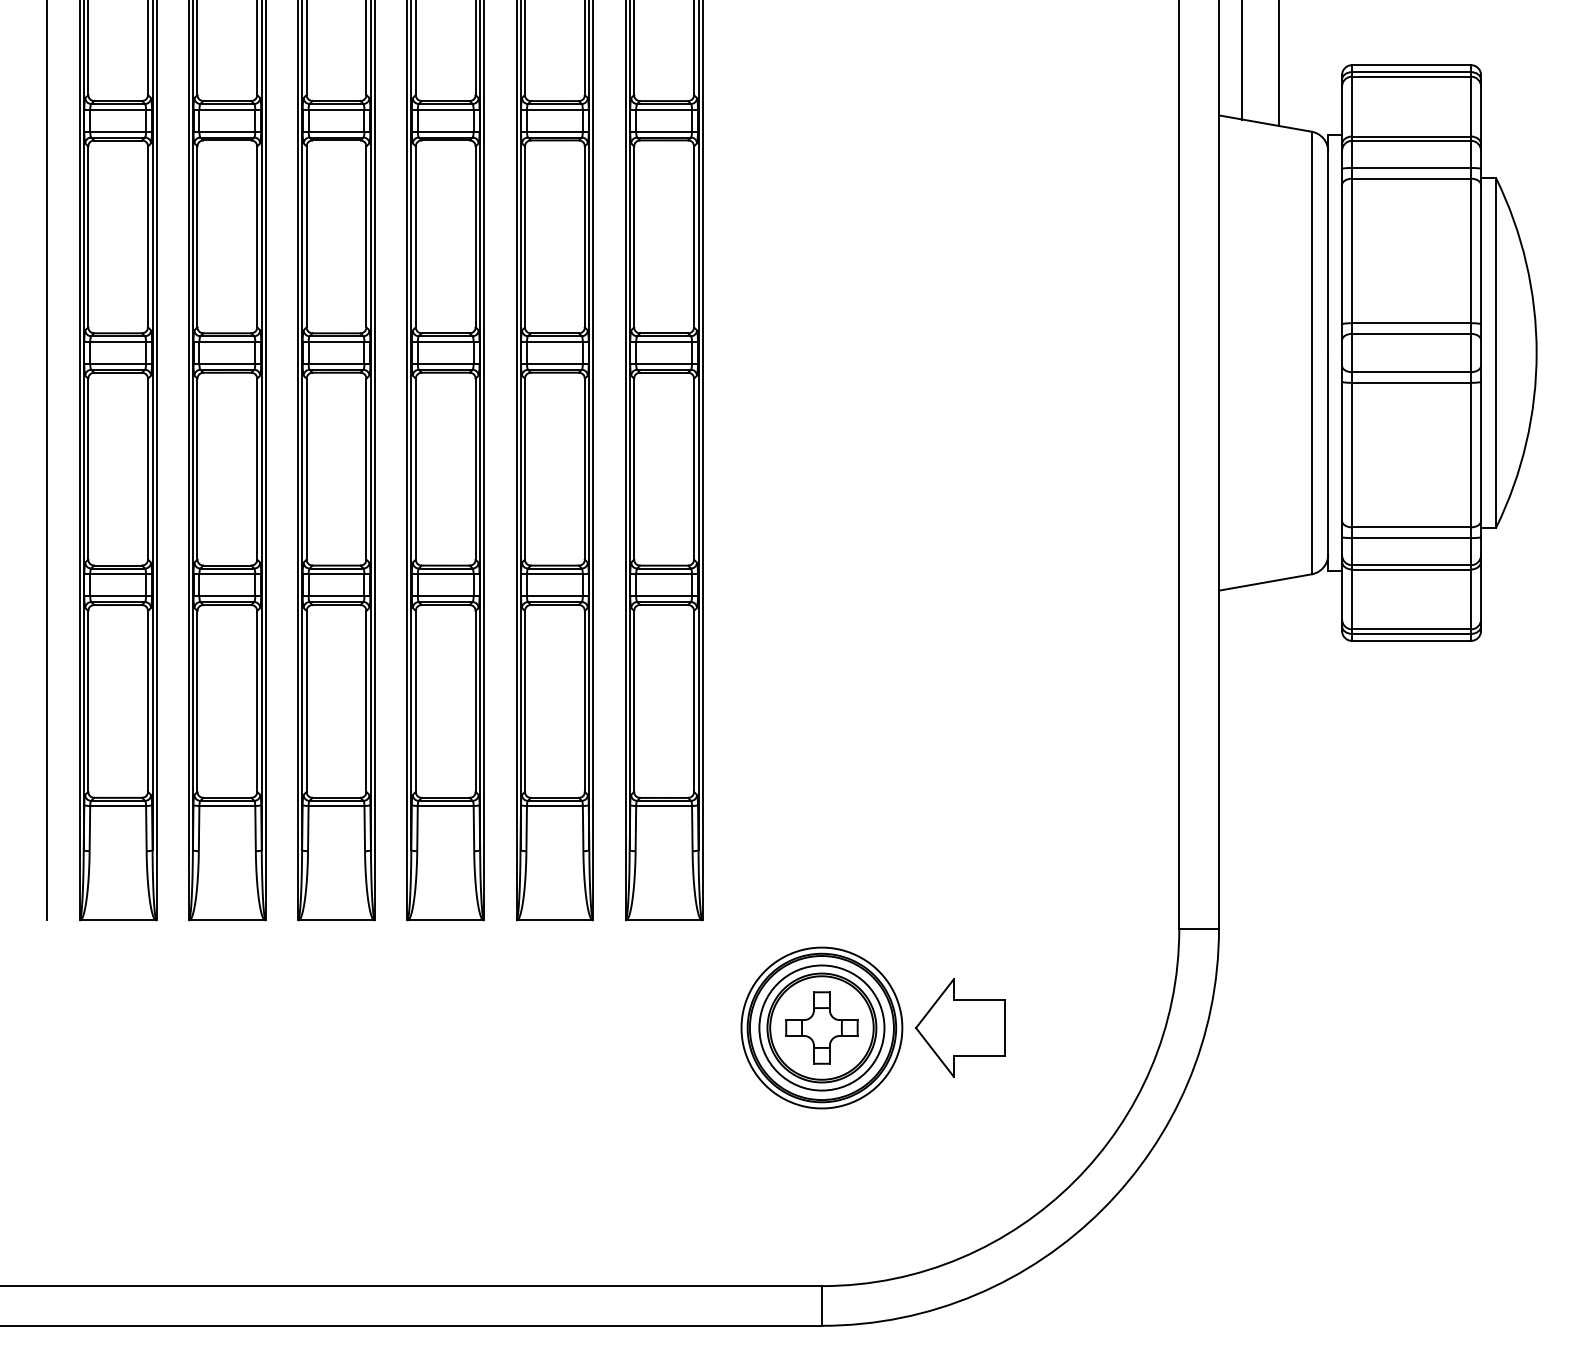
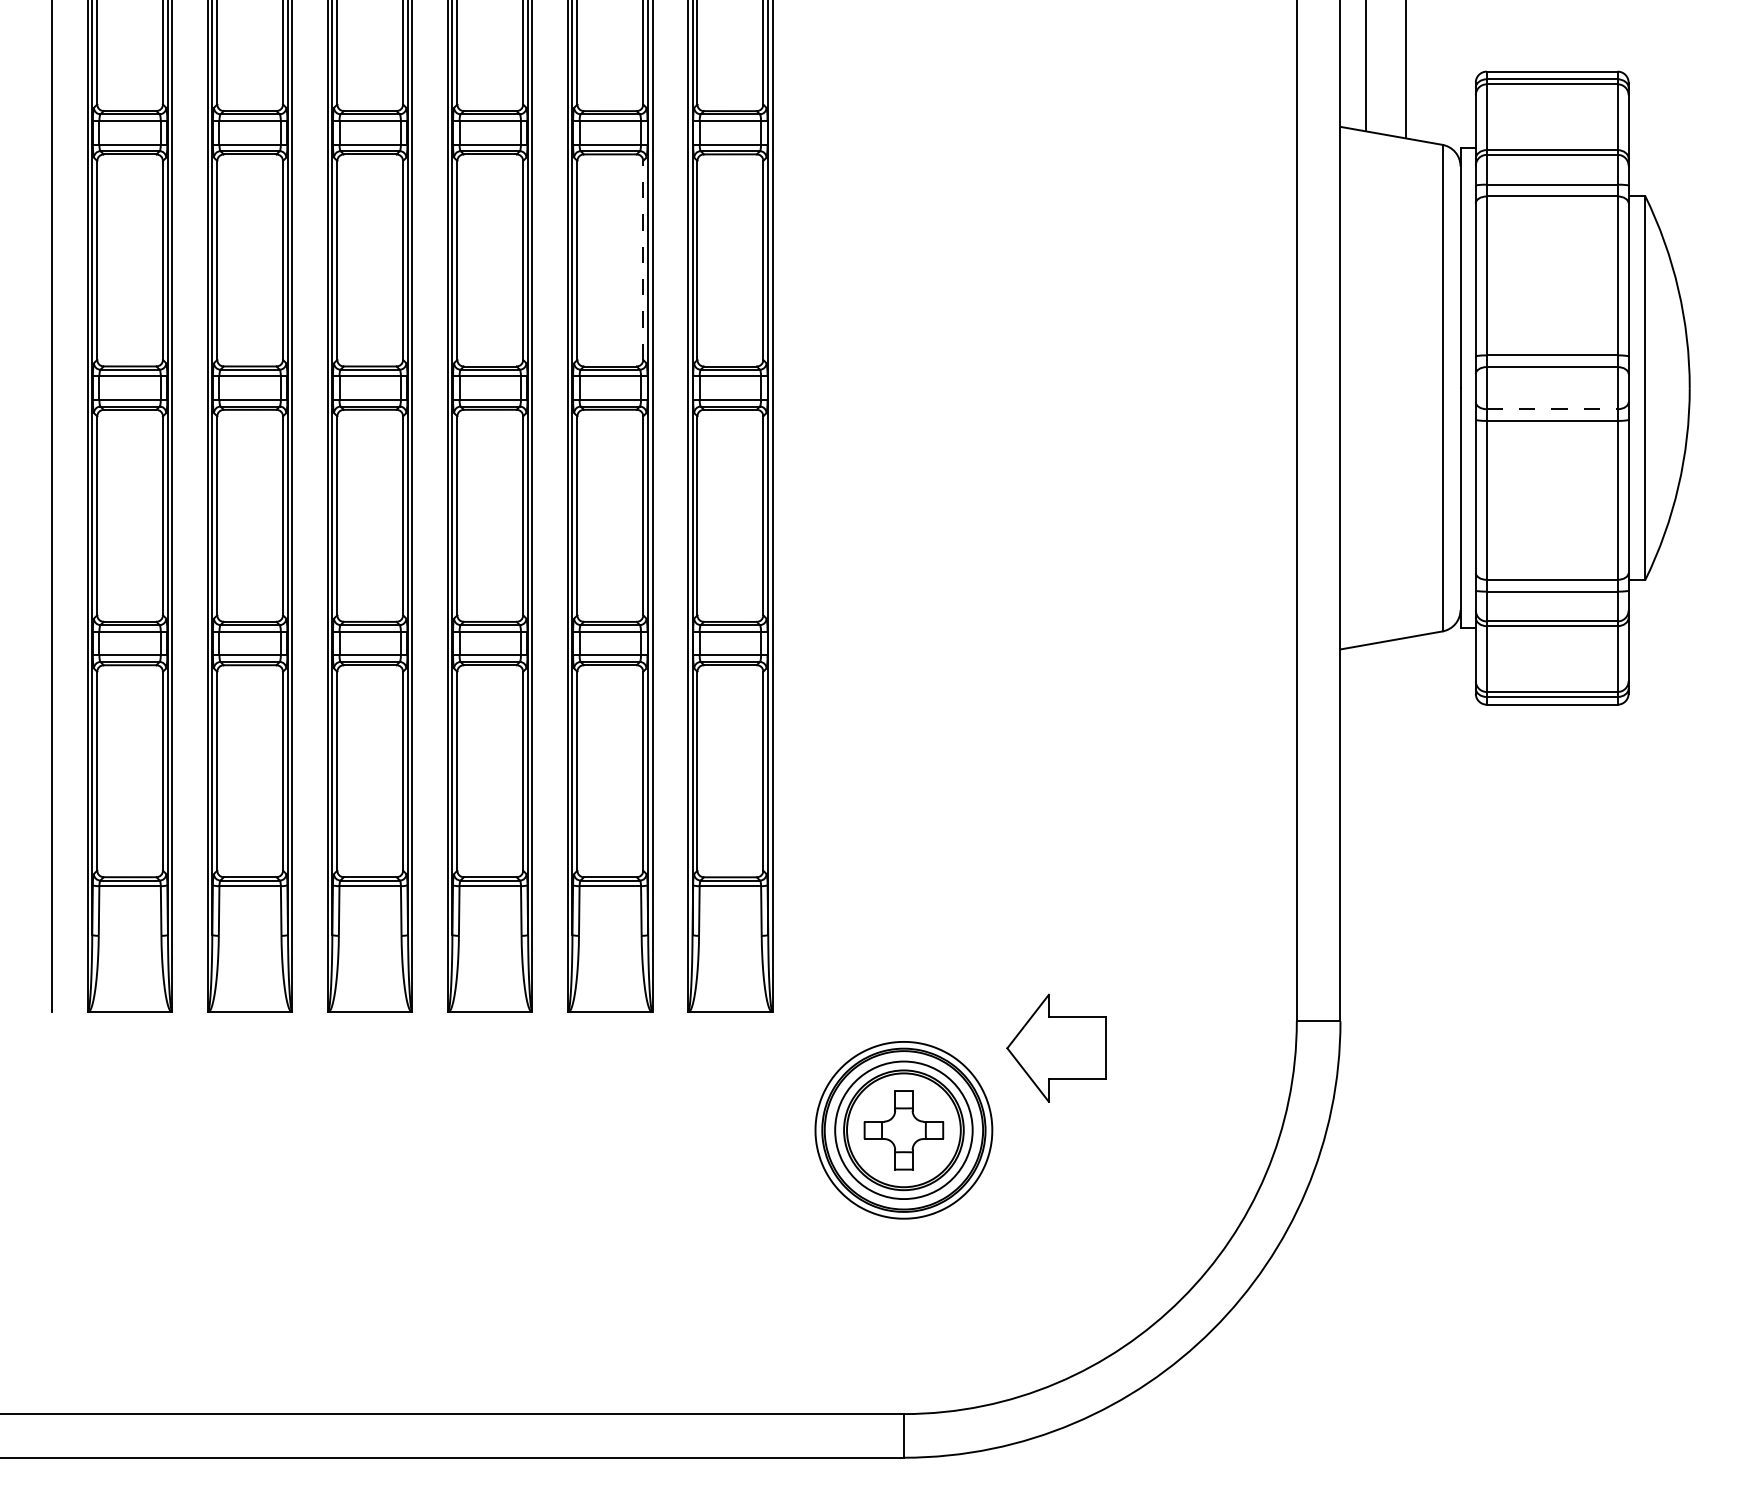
line: (585, 236) -> (643, 260), solid -> dashed
line: (1411, 372) -> (1552, 409), solid -> dashed
part: (960, 1027) -> (1056, 1047), moved

